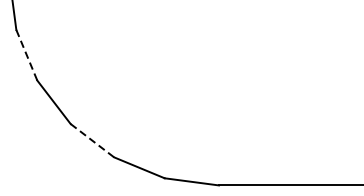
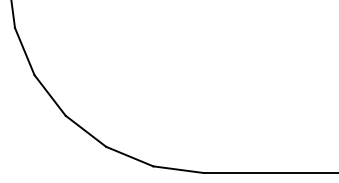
line: (26, 55) -> (24, 51), dashed -> solid
line: (91, 140) -> (85, 131), dashed -> solid

